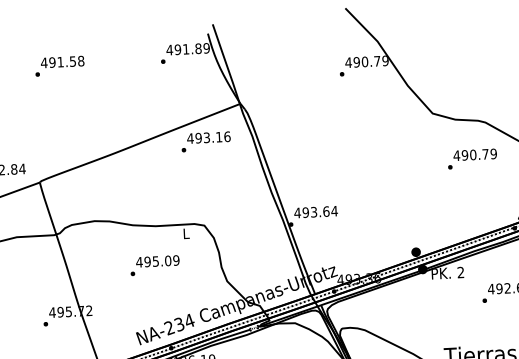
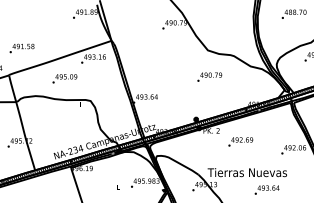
text: (58, 66) -> (21, 48), moved
text: (471, 157) -> (209, 76), moved
text: (154, 264) -> (64, 78), moved

